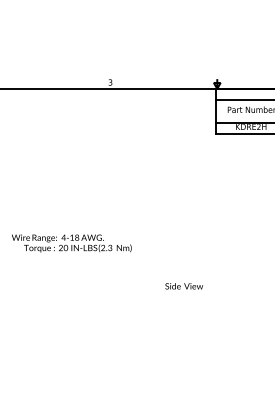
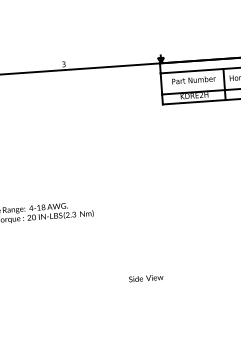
text: (184, 286) -> (146, 278), moved

